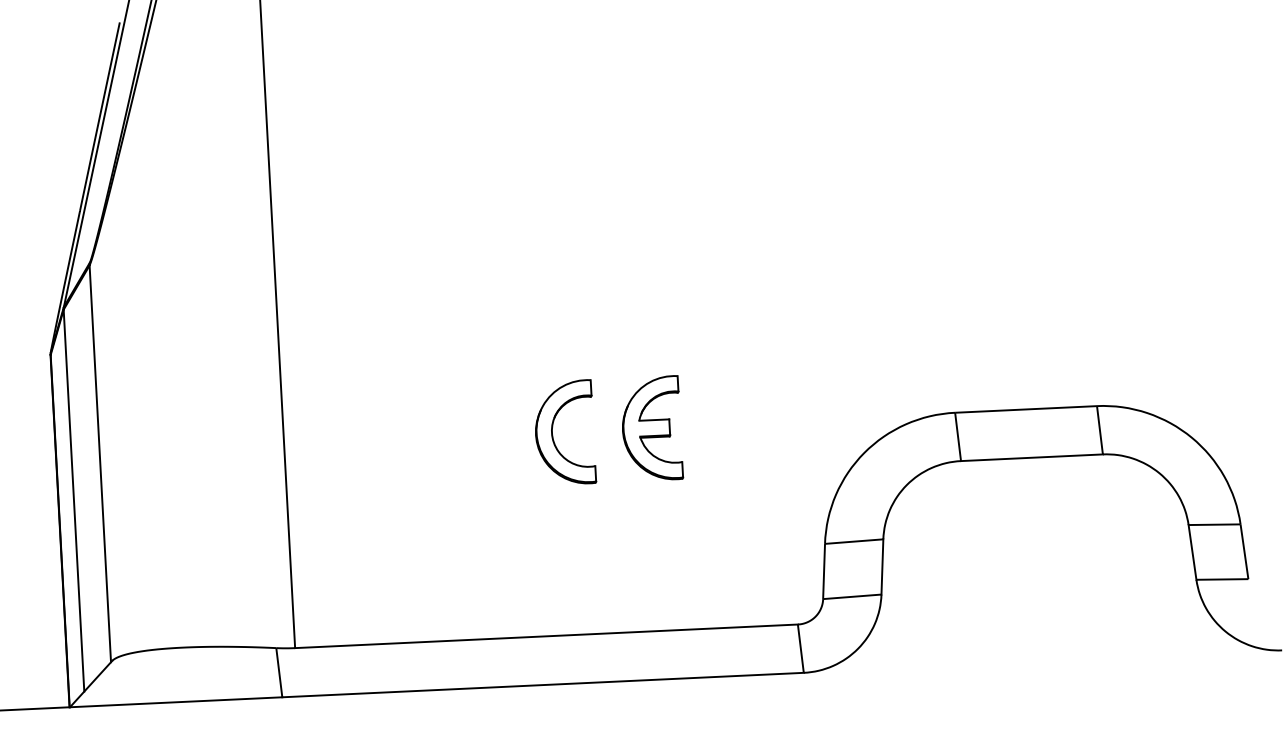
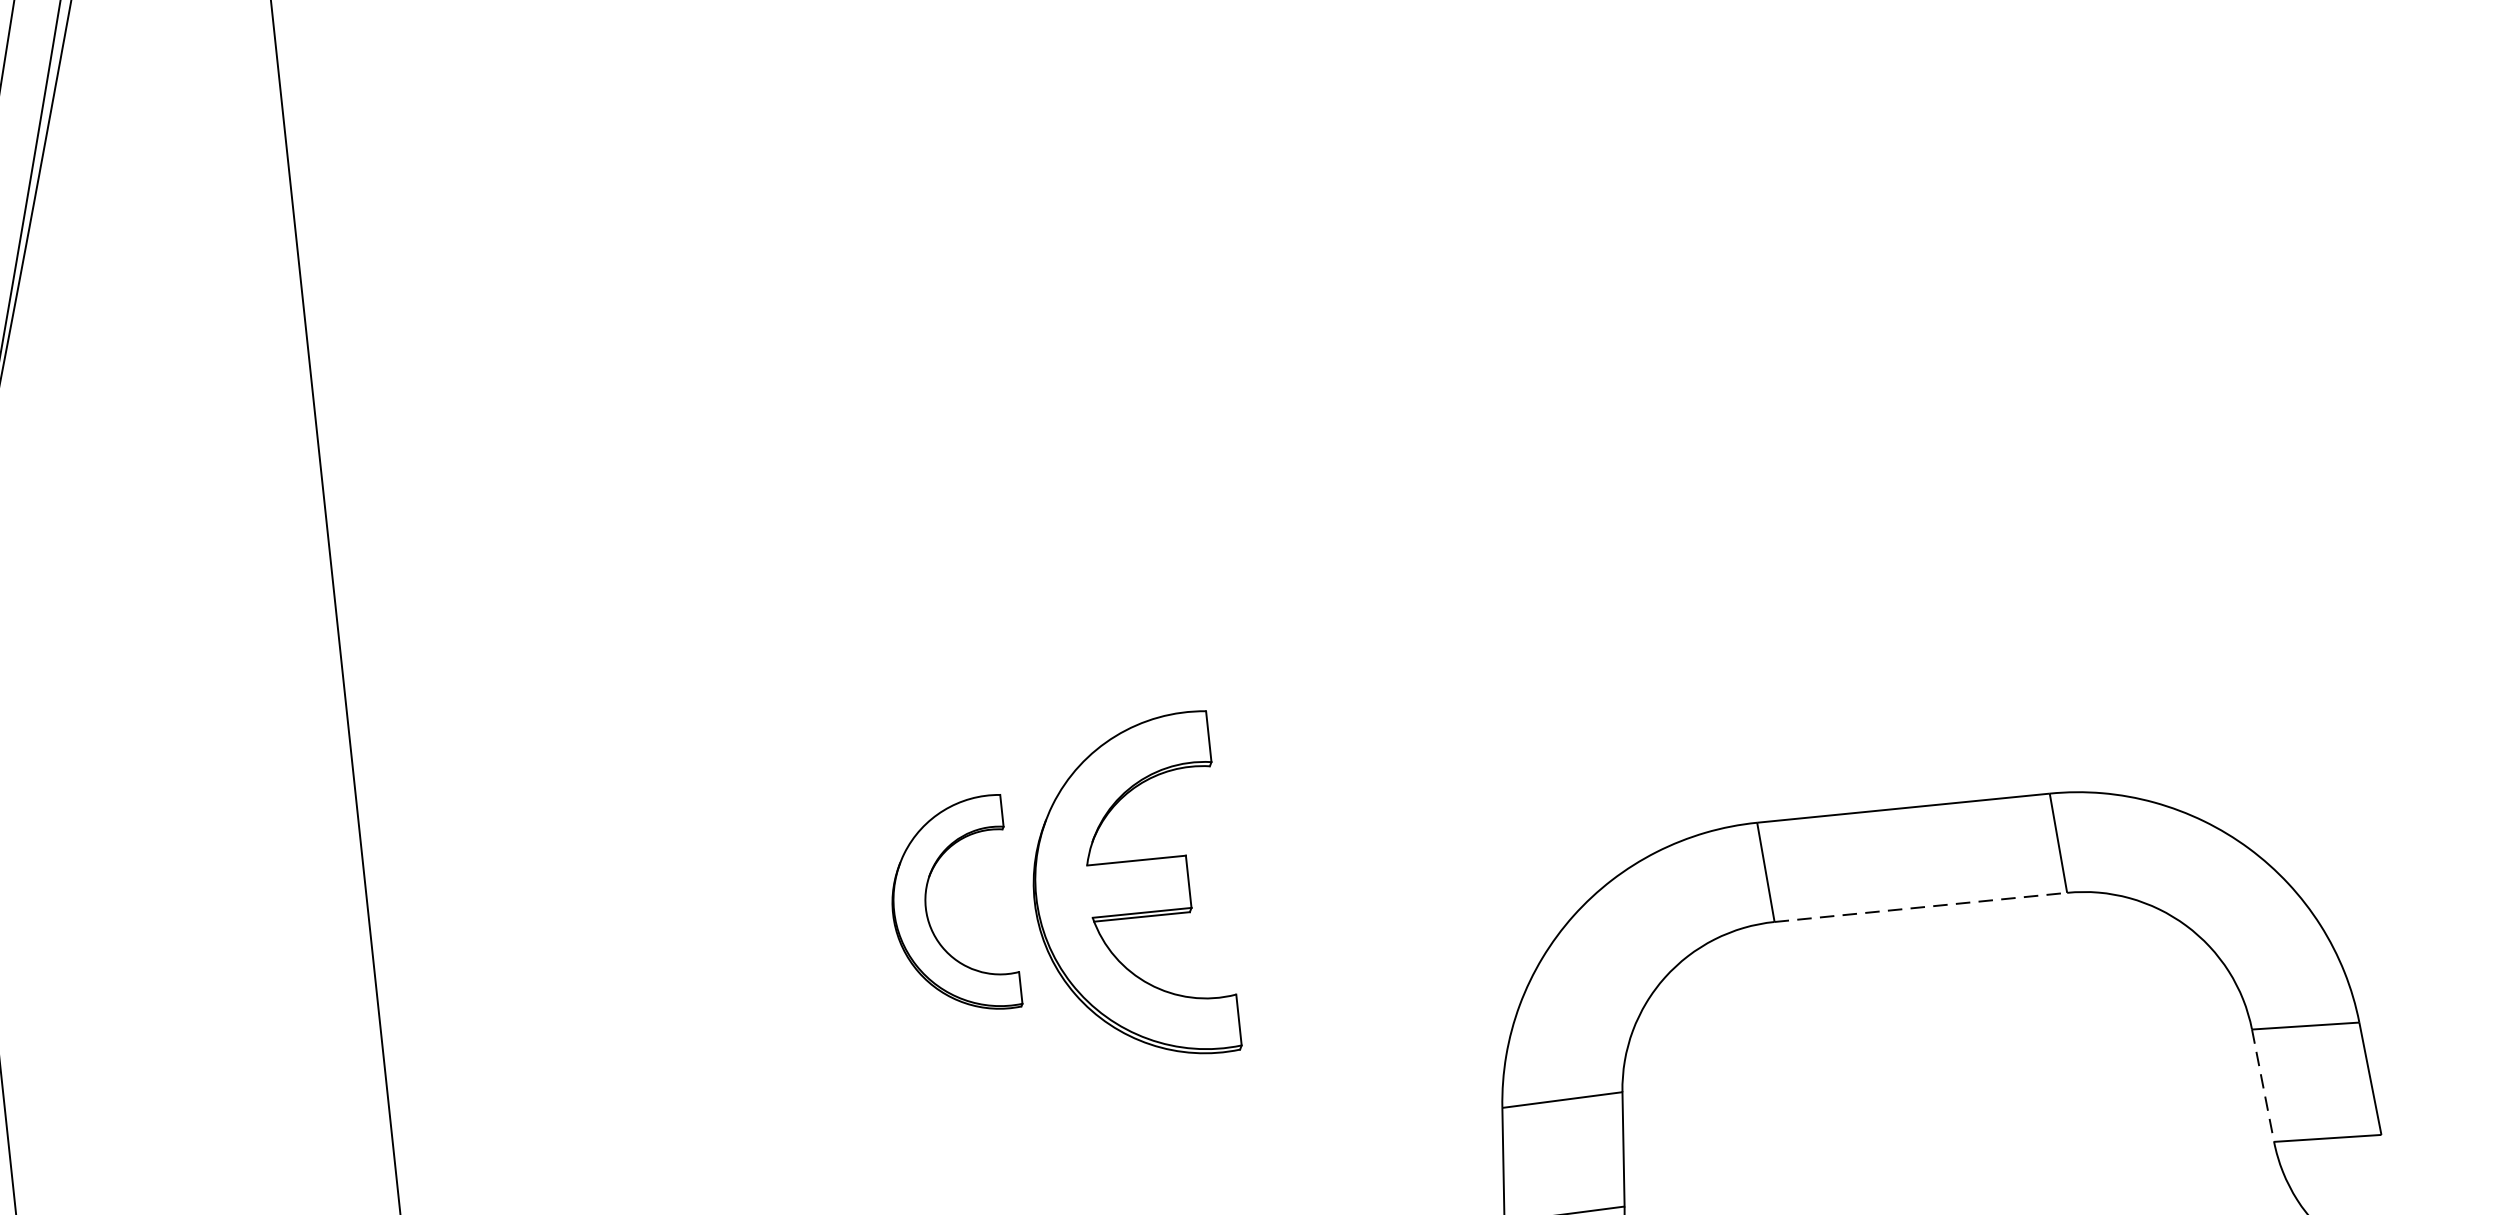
part: (653, 427) -> (1135, 885), size x1.6
line: (1032, 457) -> (1921, 906), solid -> dashed
line: (1192, 552) -> (2263, 1085), solid -> dashed

